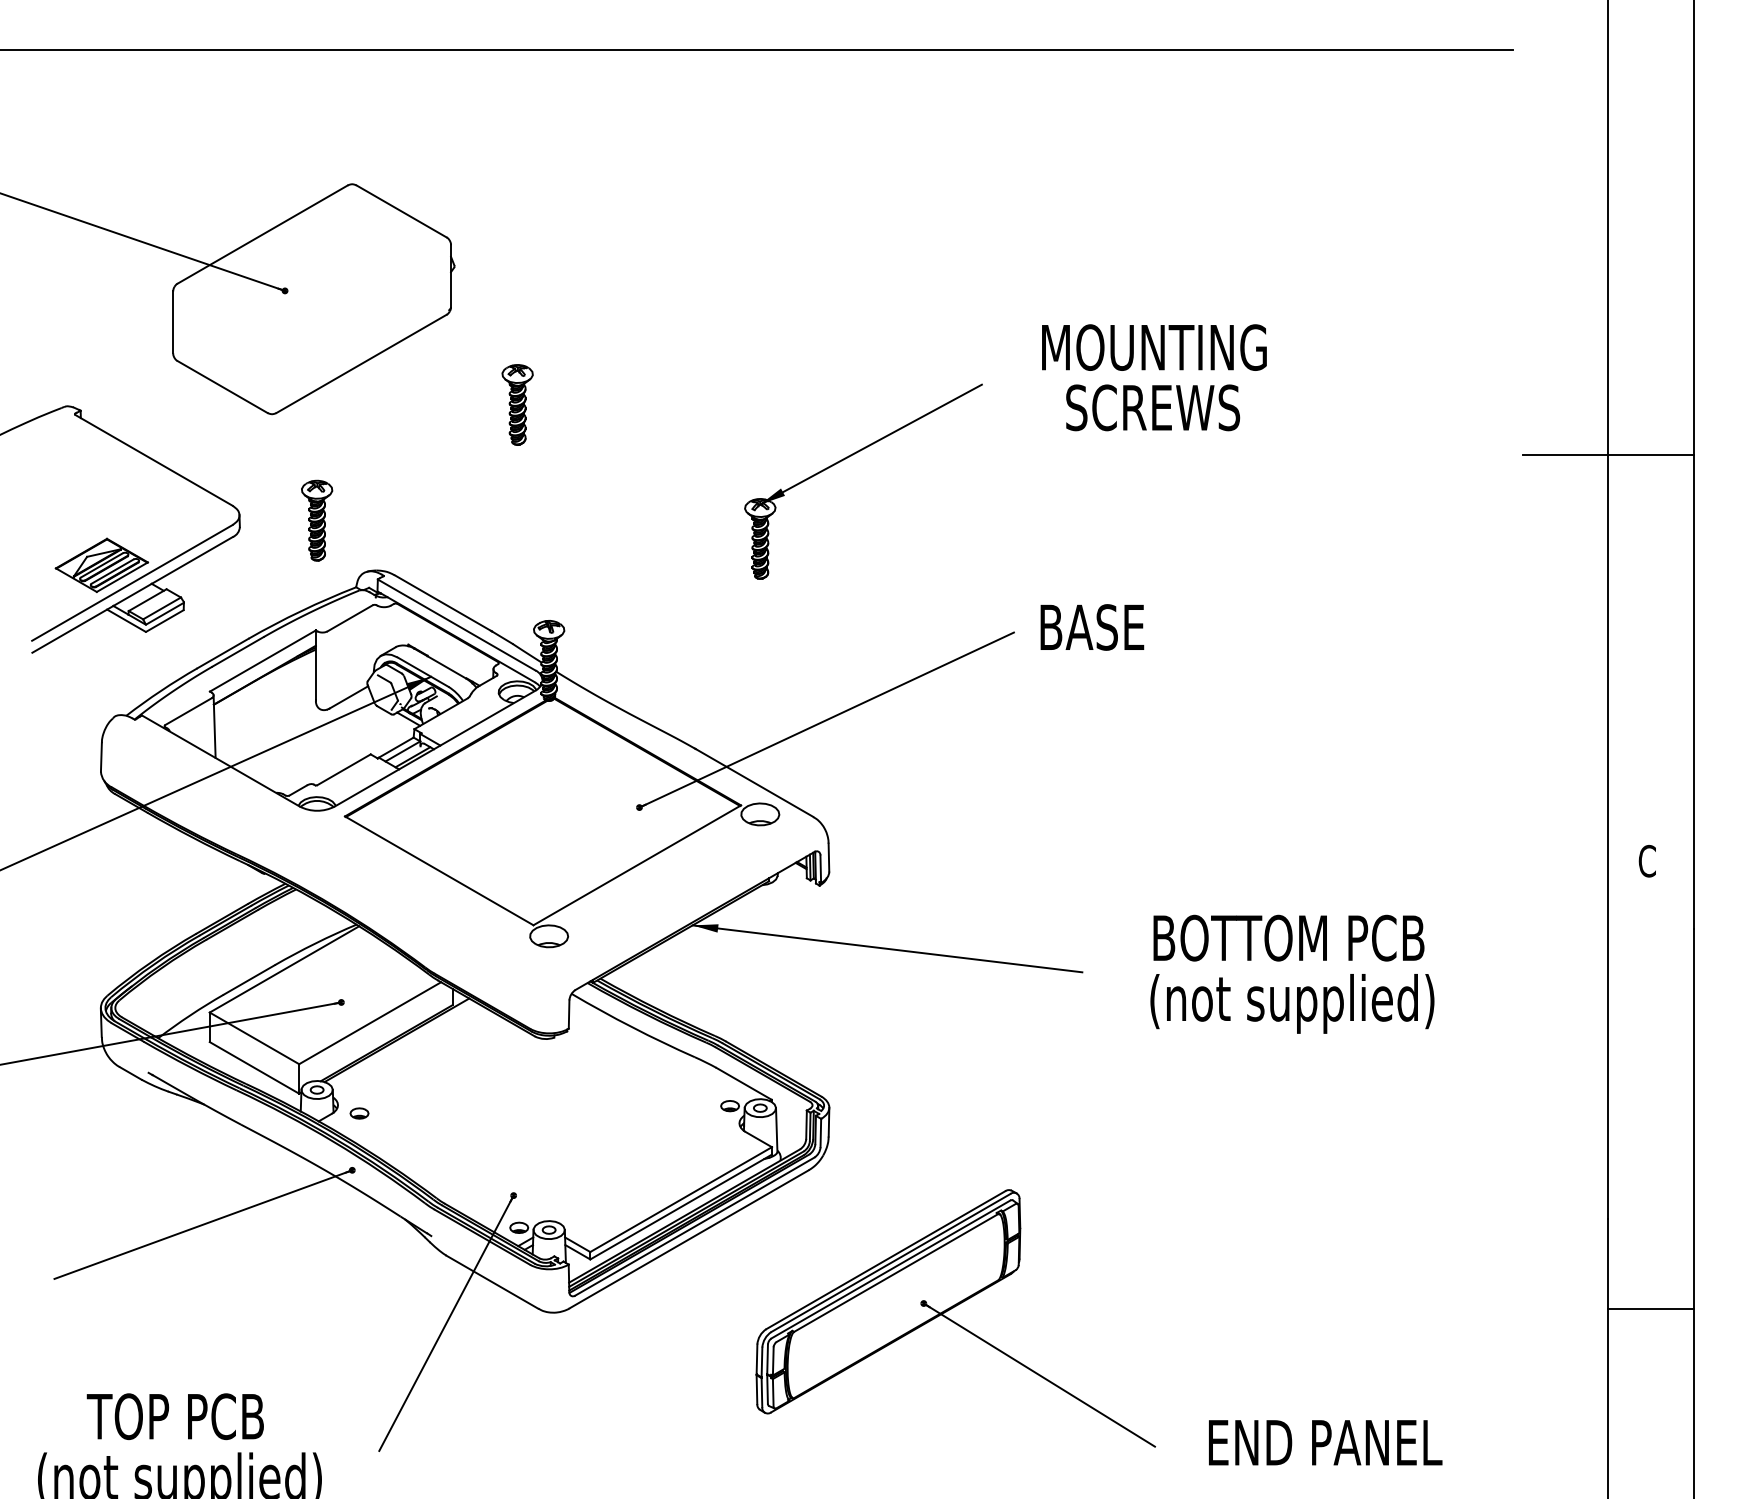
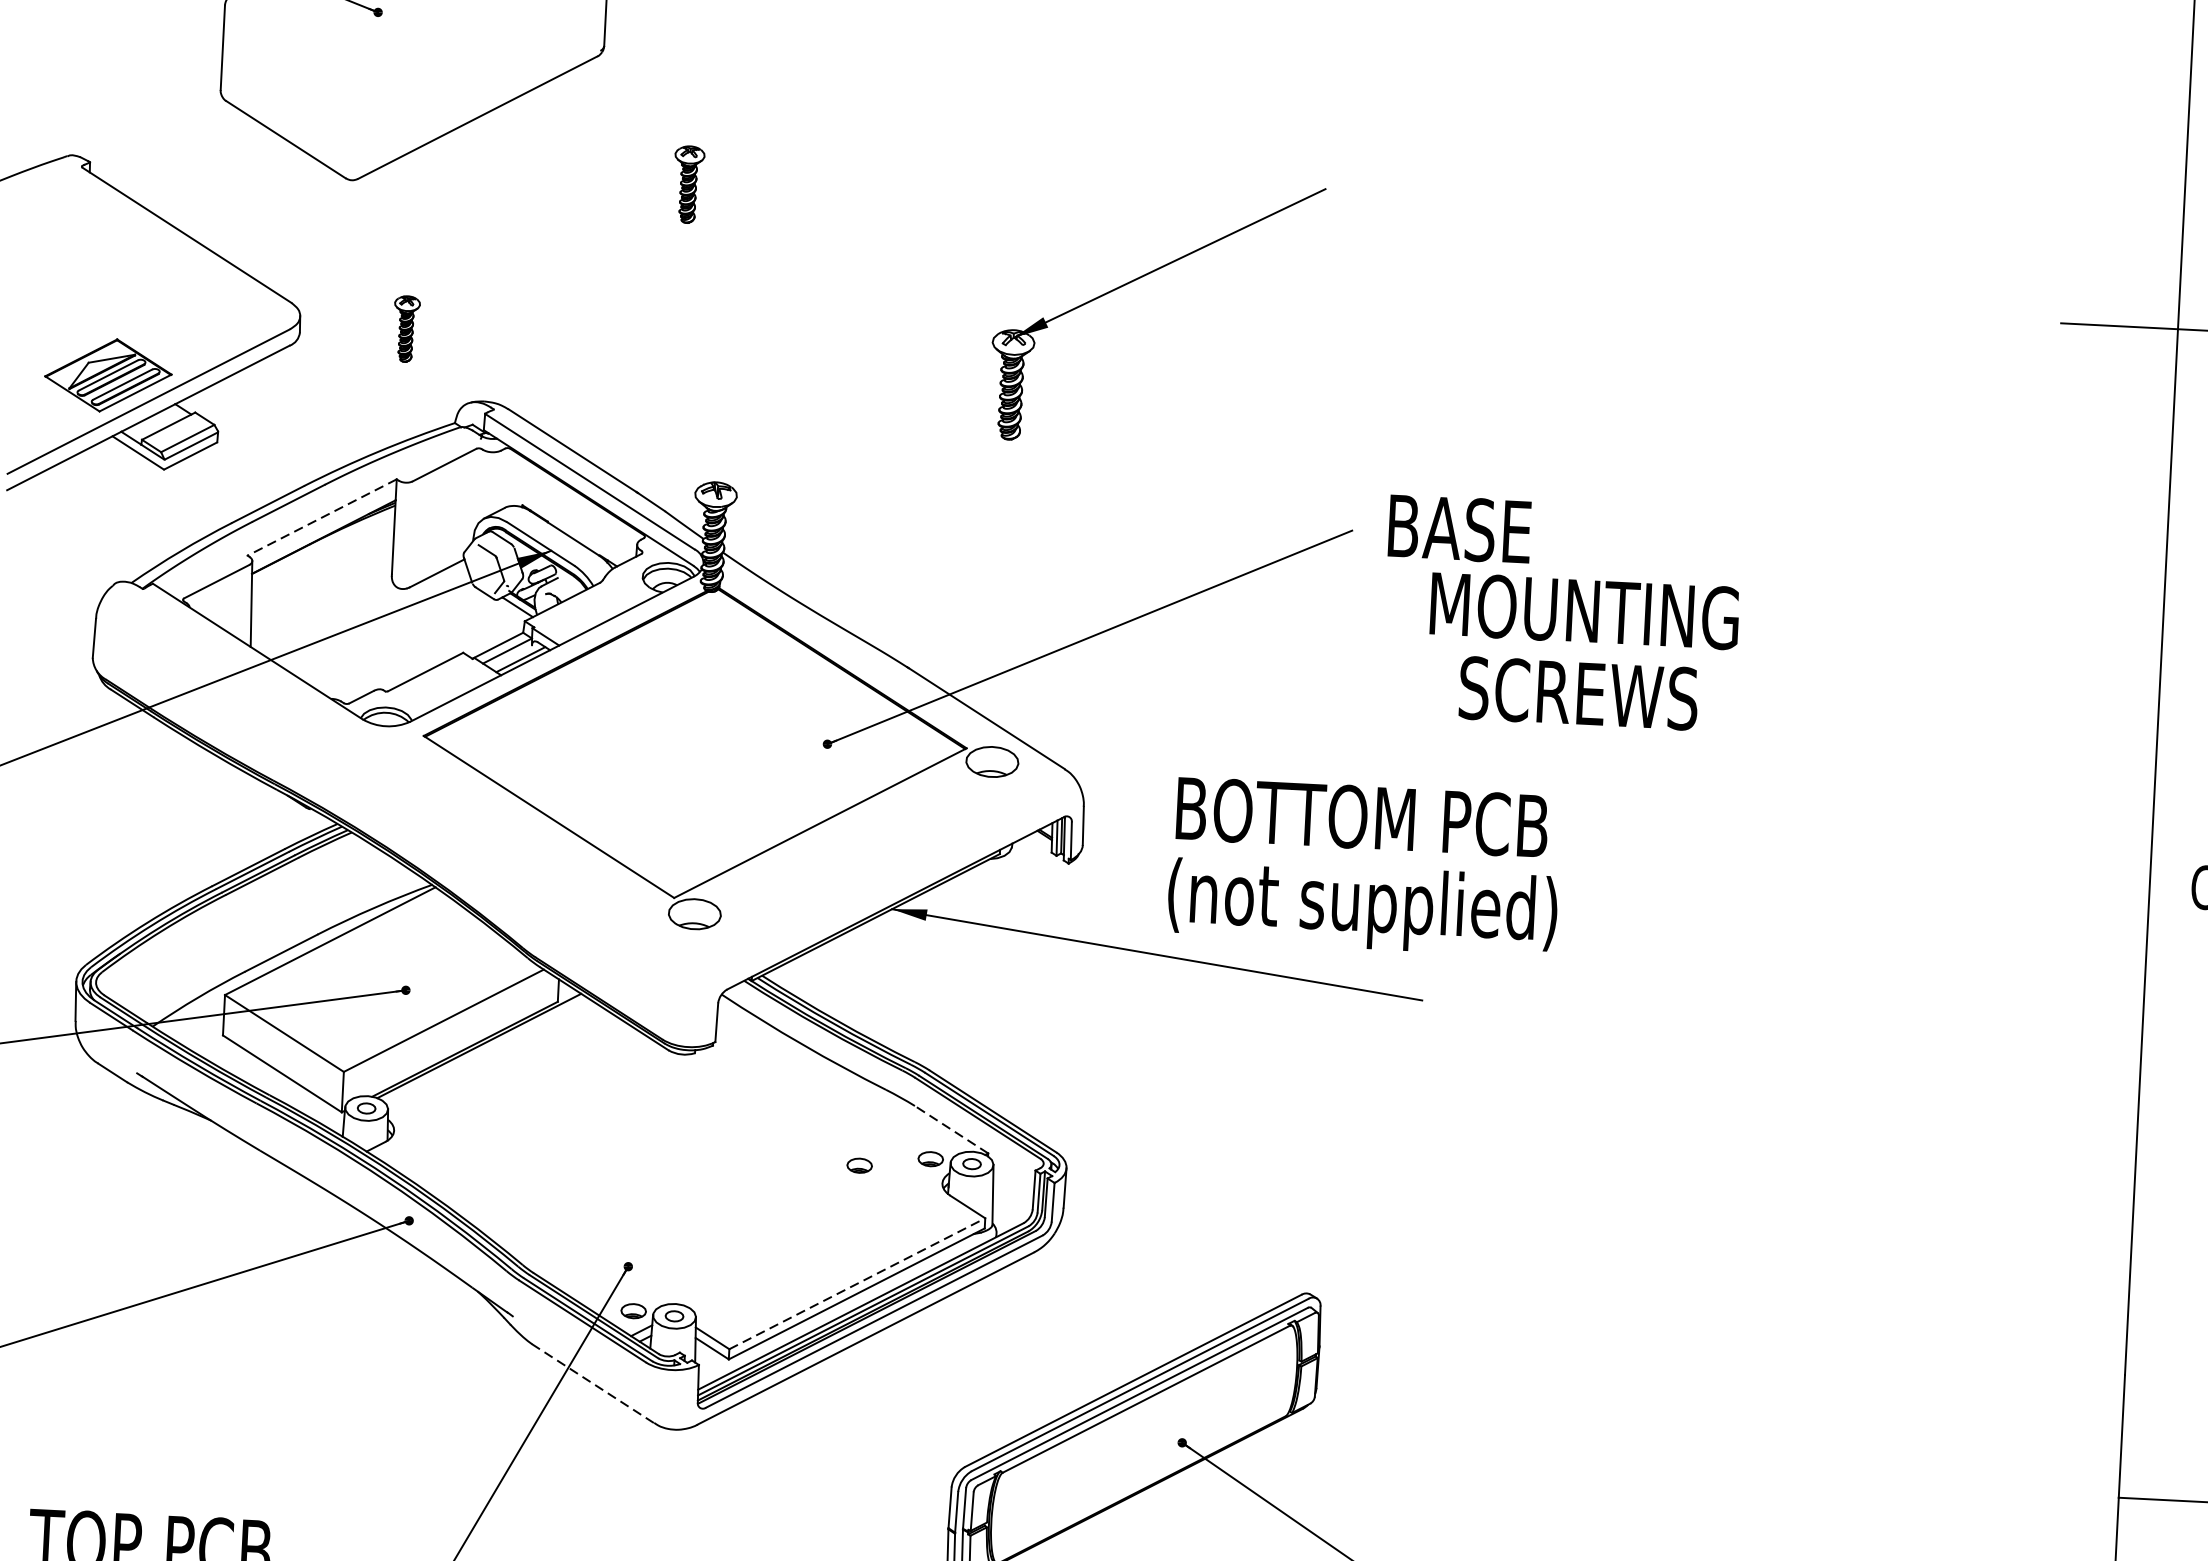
text: (1154, 377) -> (1582, 652), moved
part: (517, 404) -> (688, 184), size x0.7
part: (317, 520) -> (406, 328), size x0.6
line: (262, 661) -> (321, 518), solid -> dashed
text: (1292, 973) -> (1364, 866), moved
line: (744, 1083) -> (952, 1129), solid -> dashed
part: (359, 1113) -> (859, 1165), moved
line: (681, 1199) -> (857, 1283), solid -> dashed
line: (492, 1282) -> (593, 1384), solid -> dashed

